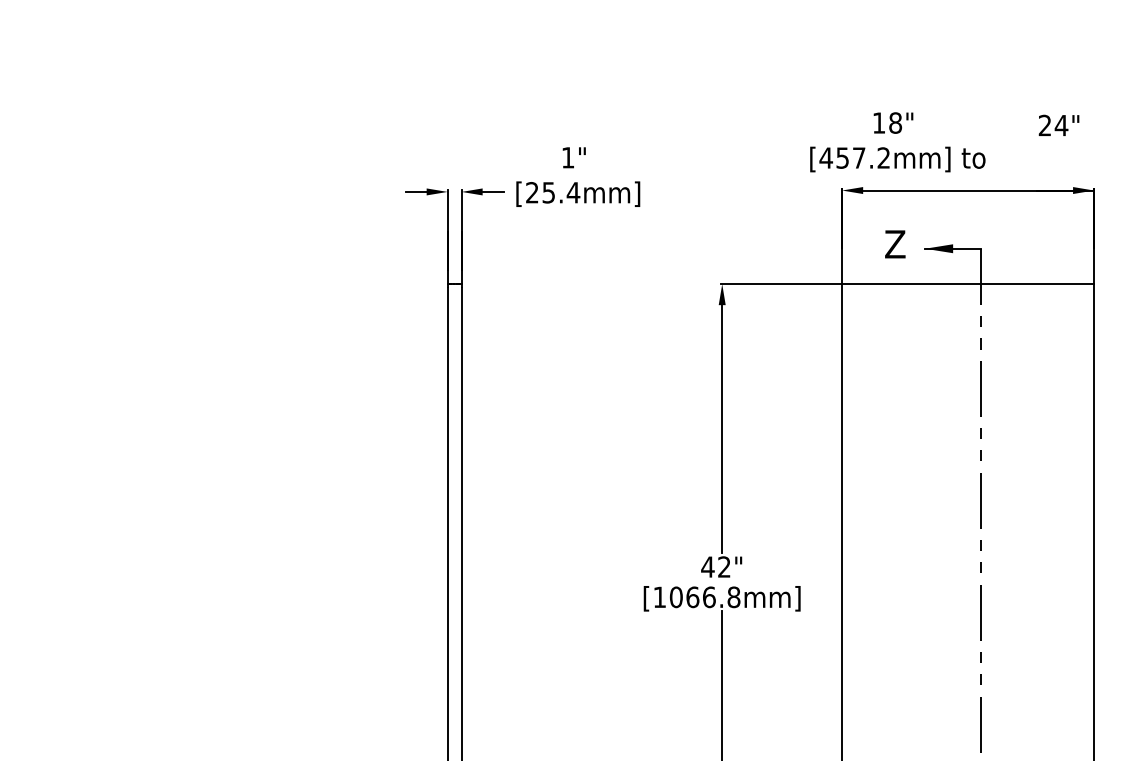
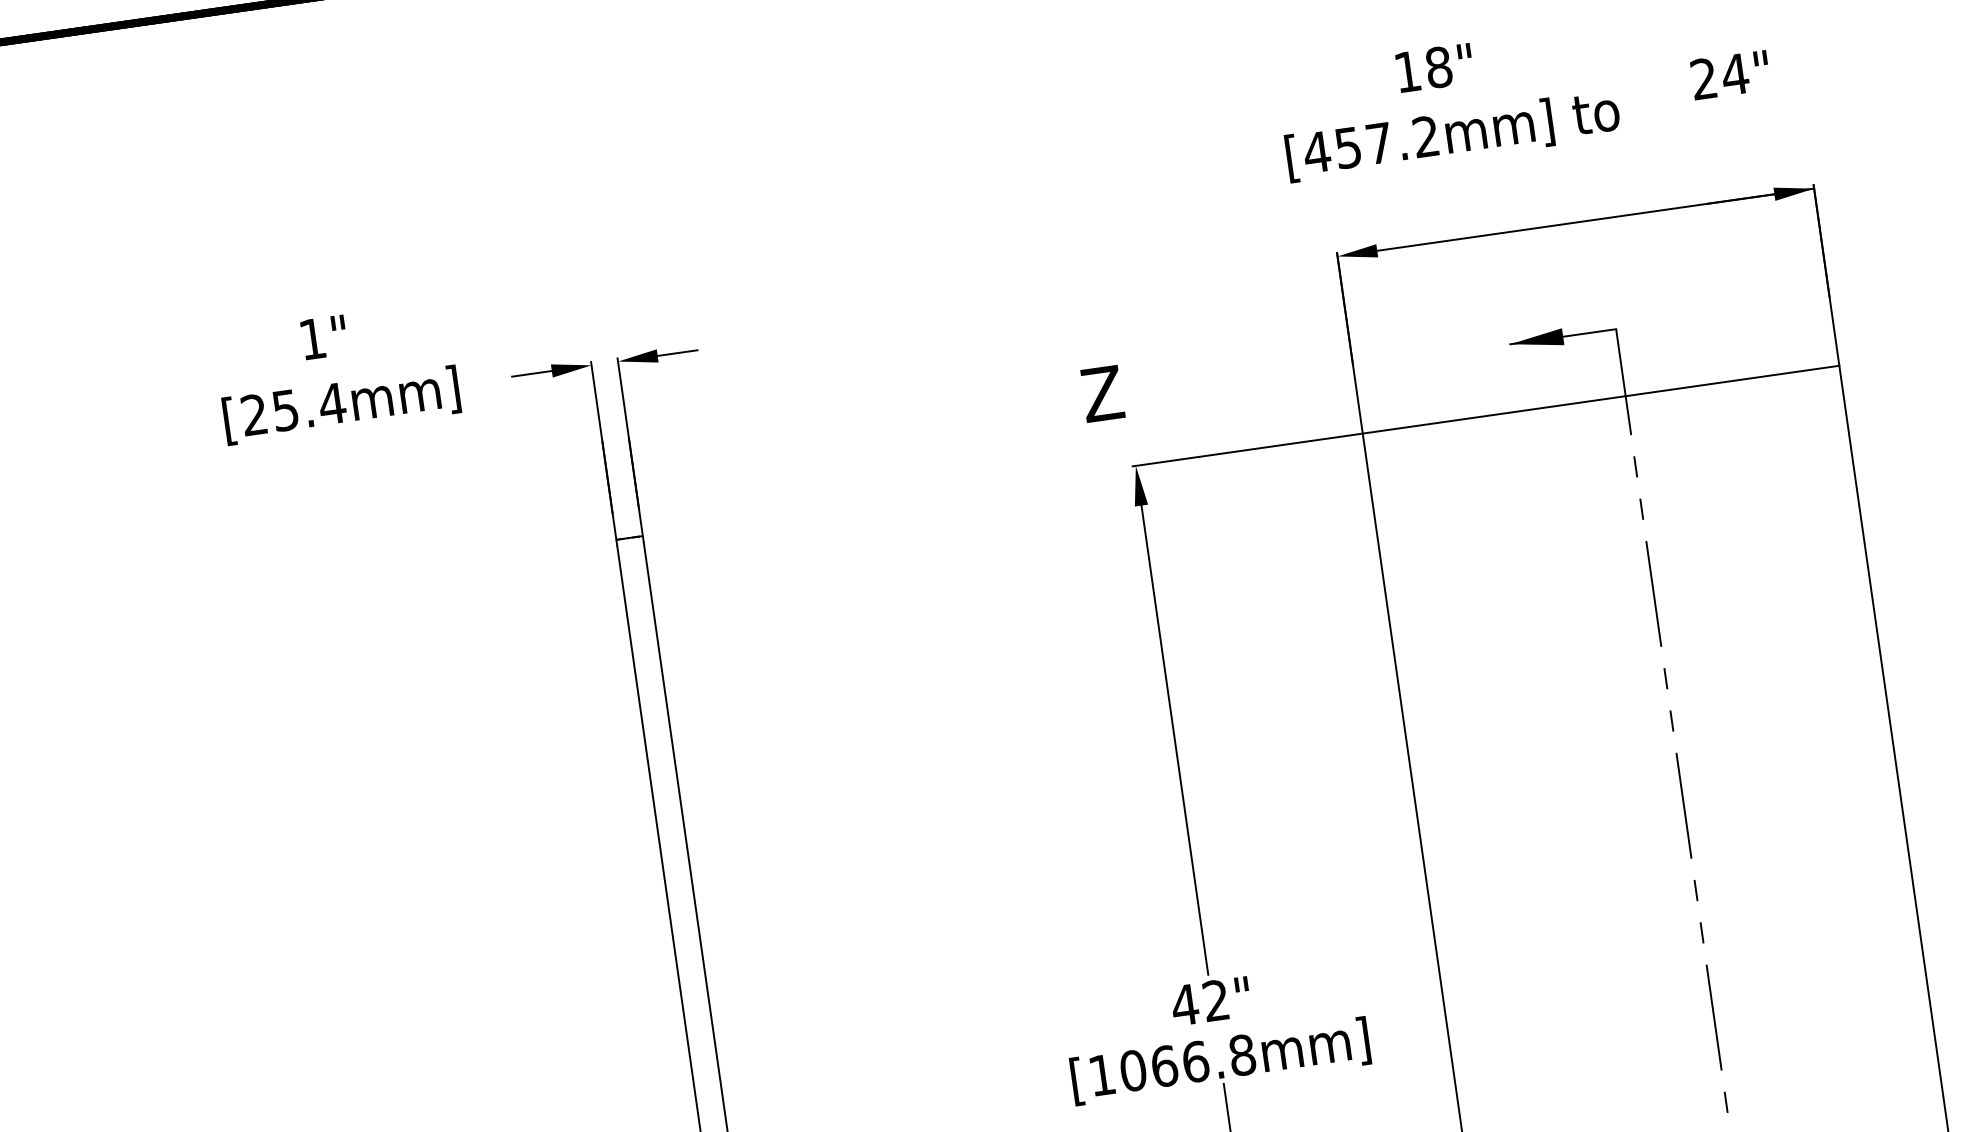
text: (897, 142) -> (1447, 103), moved
text: (578, 176) -> (337, 371), moved
text: (895, 244) -> (1102, 394), moved

